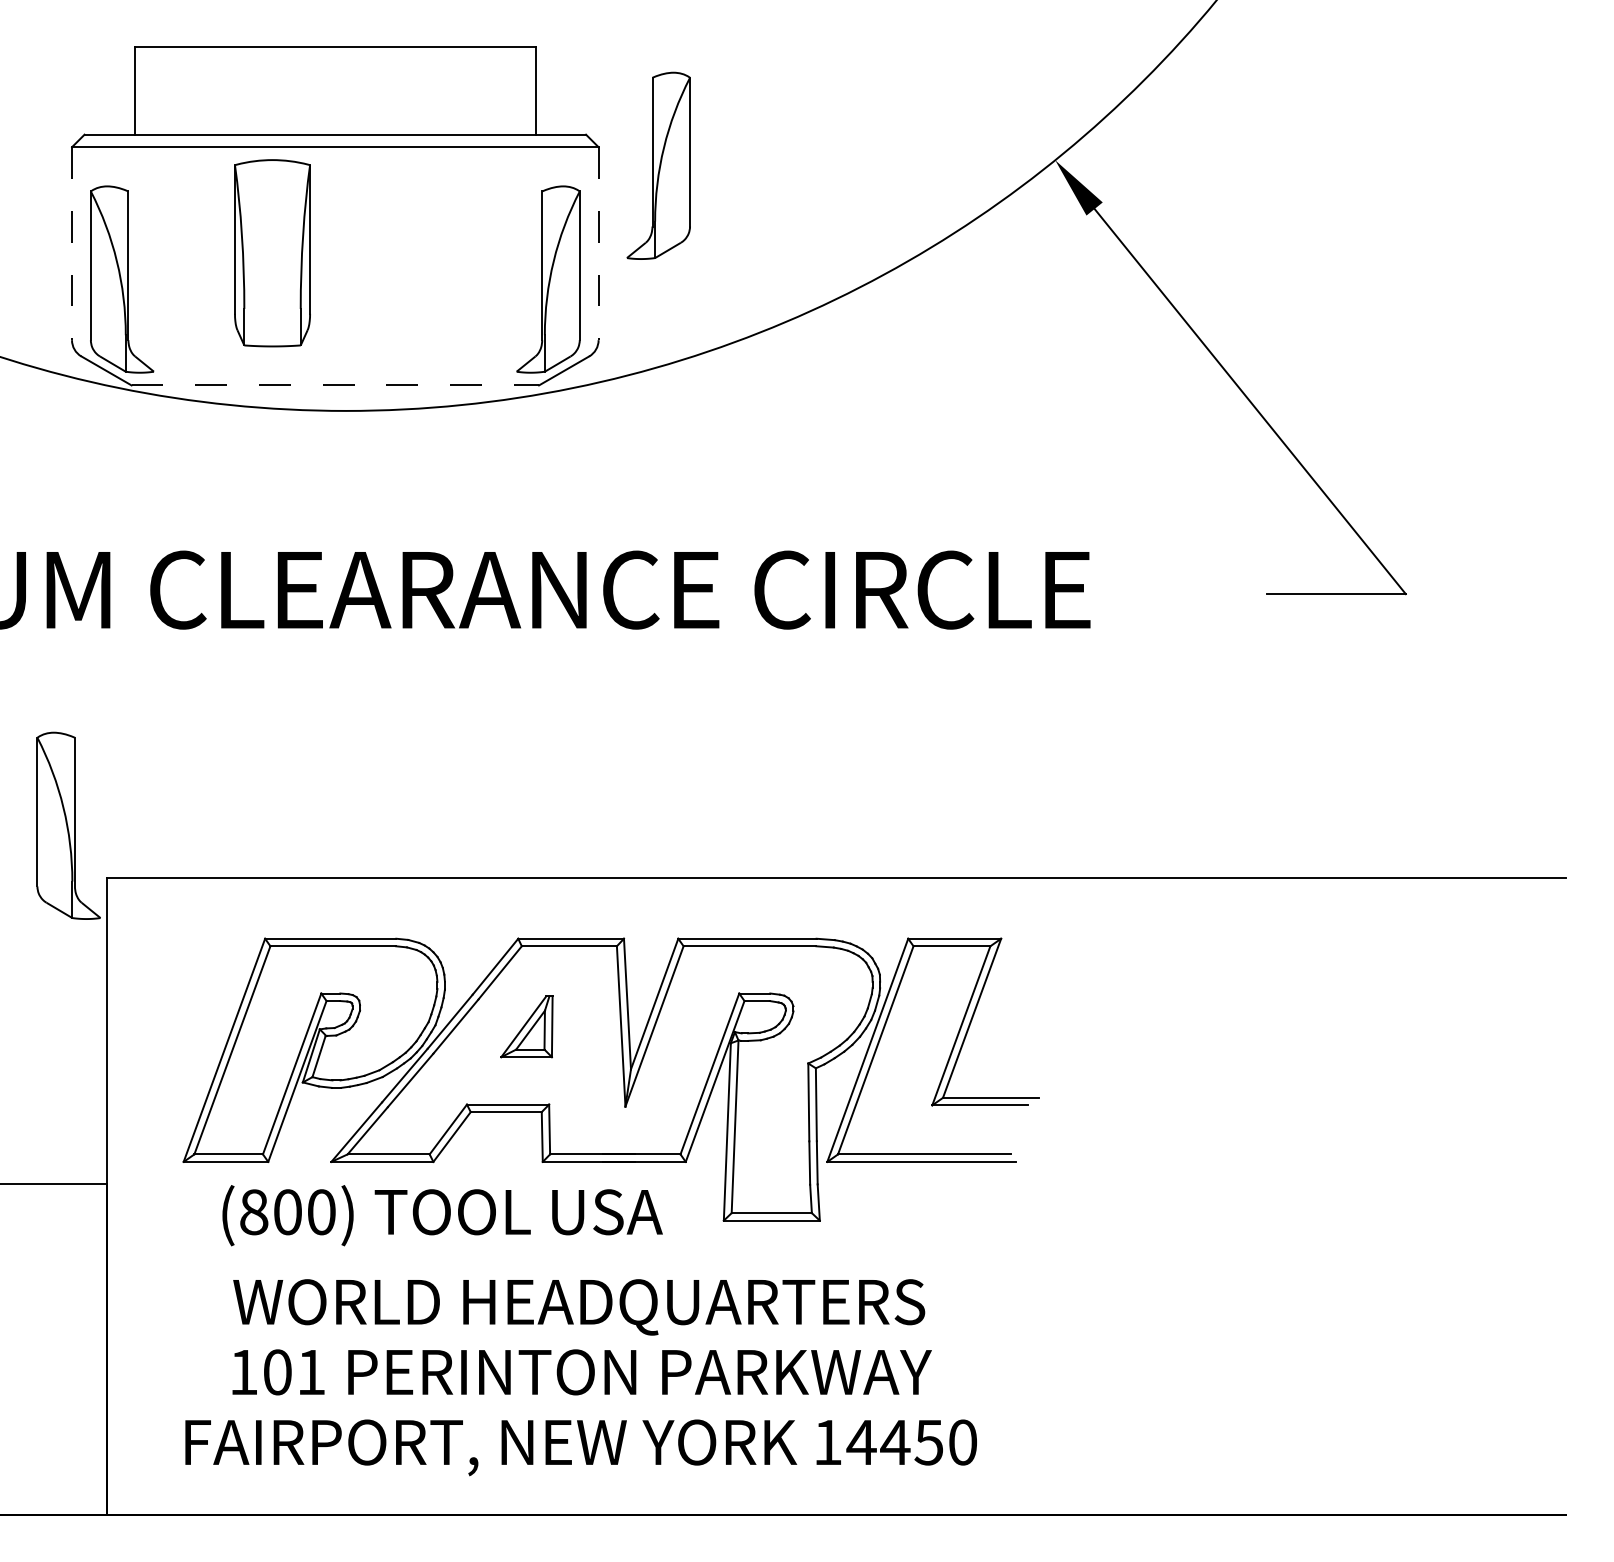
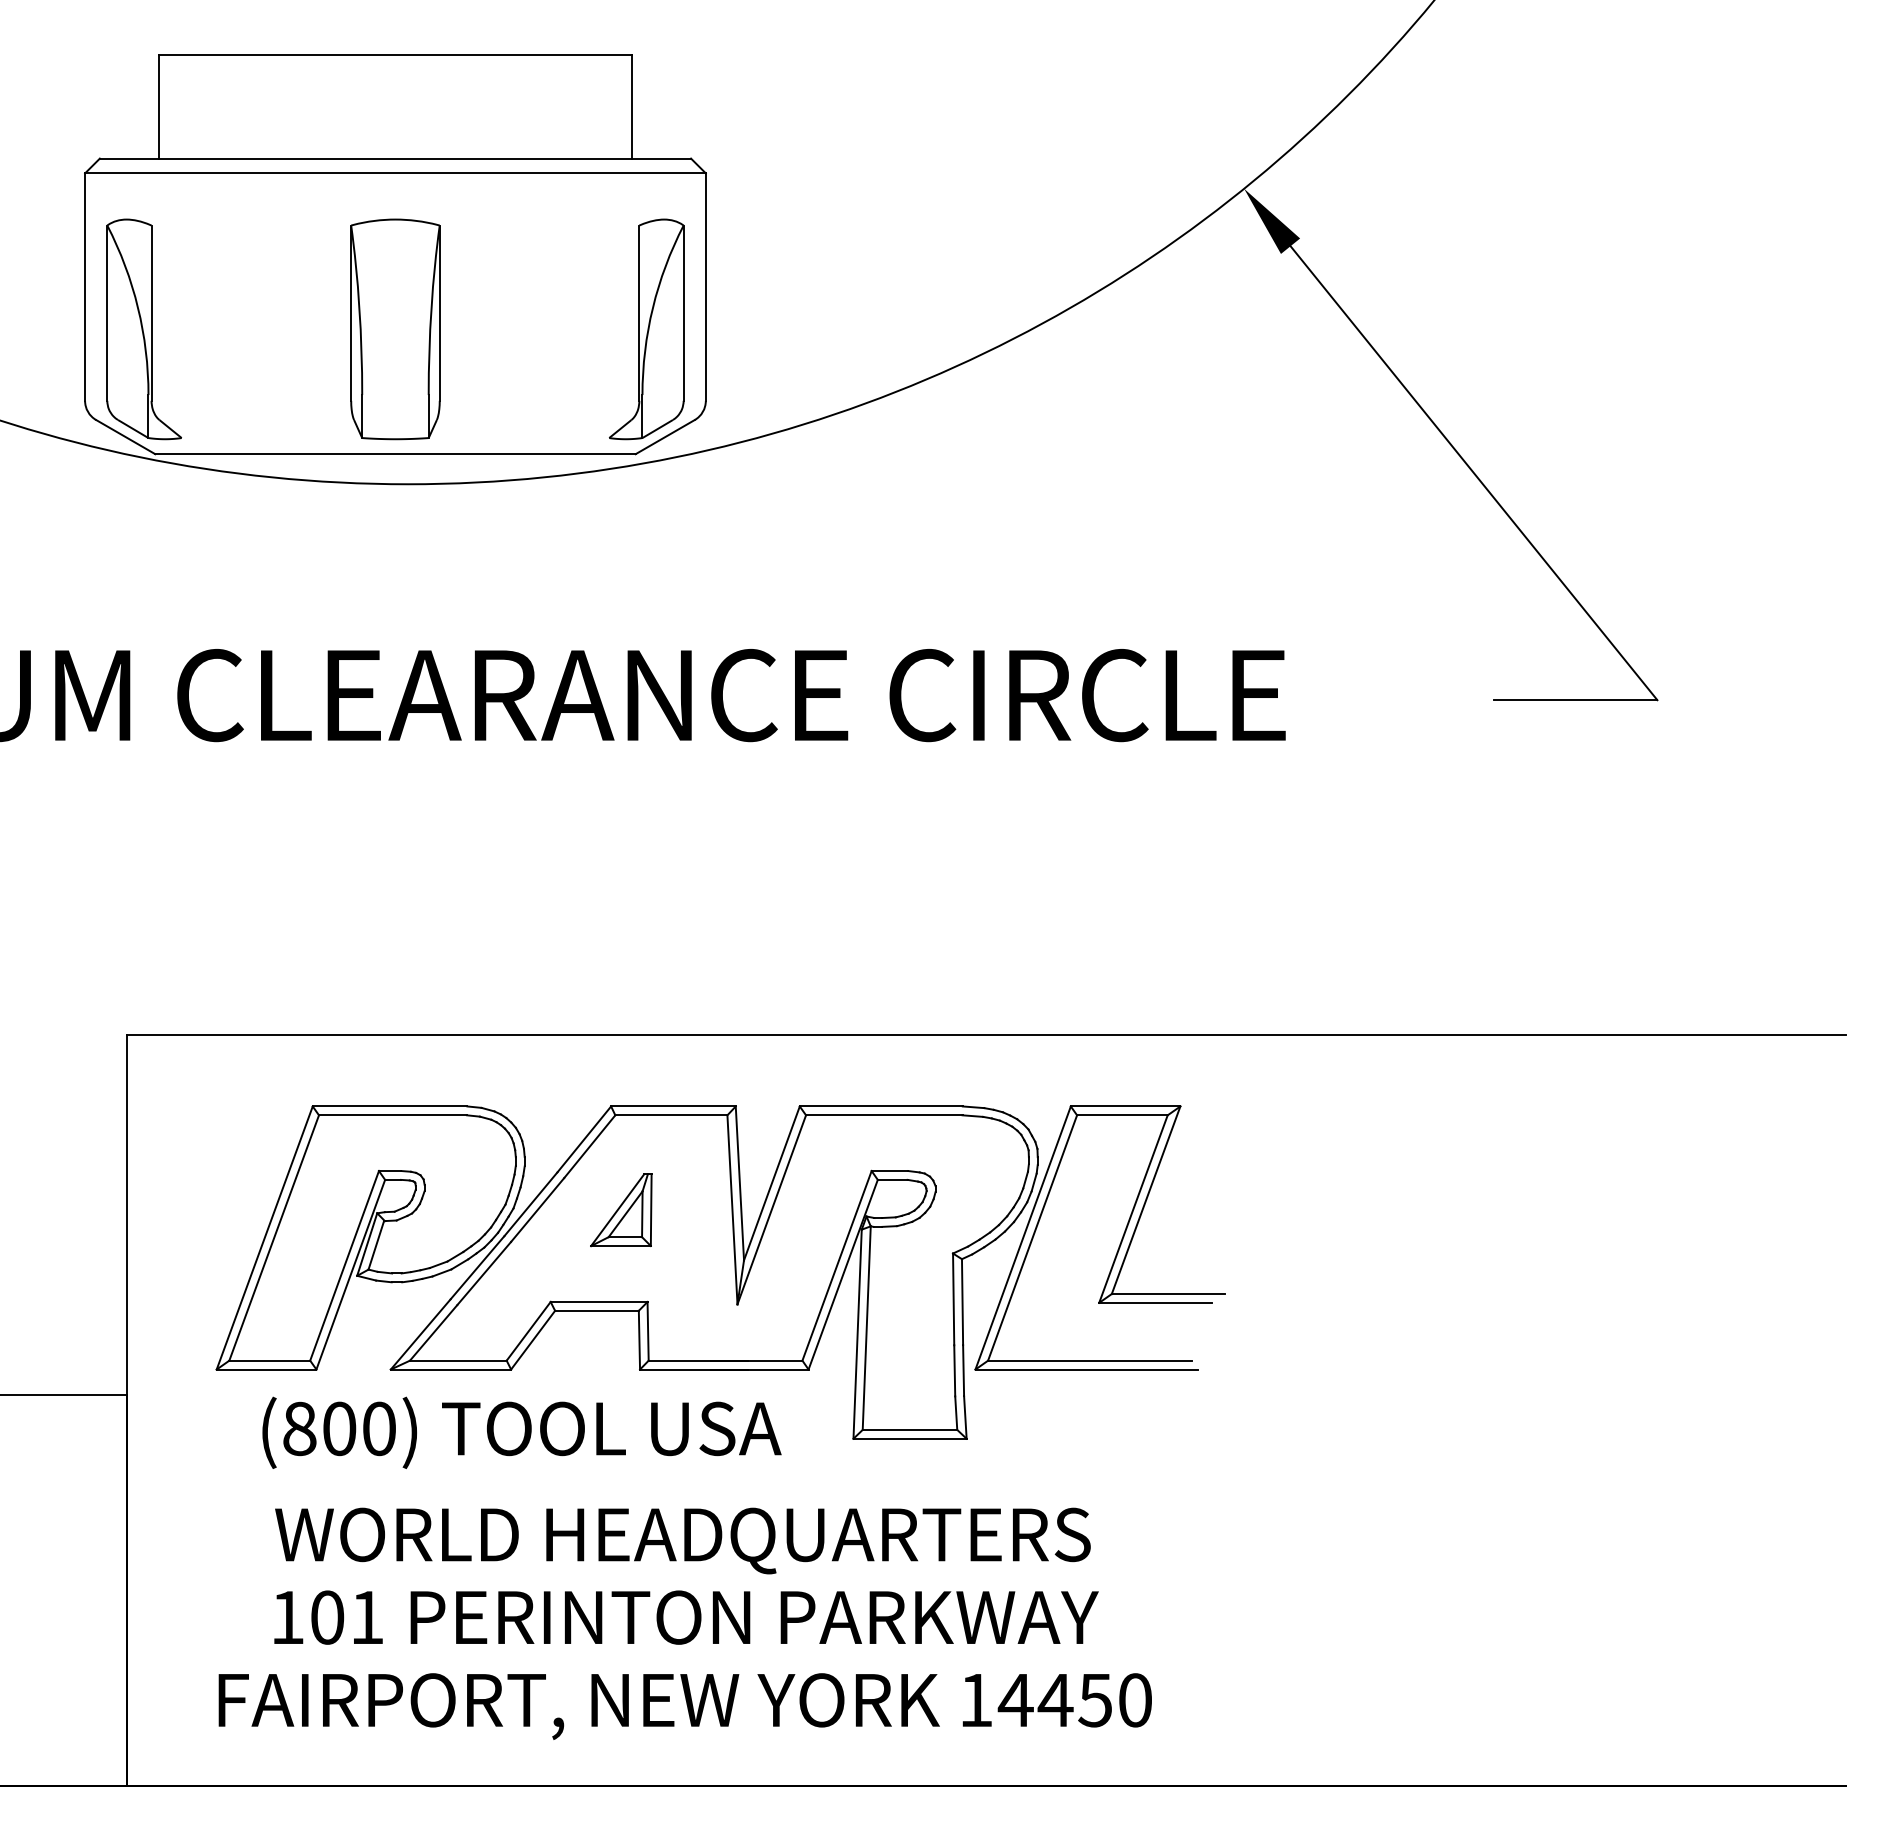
part: (658, 165) -> (776, 195), removed
line: (72, 244) -> (85, 287), dashed -> solid
line: (598, 244) -> (705, 287), dashed -> solid
part: (272, 253) -> (395, 329), moved
line: (335, 385) -> (395, 454), dashed -> solid
part: (68, 825) -> (80, 973), removed

